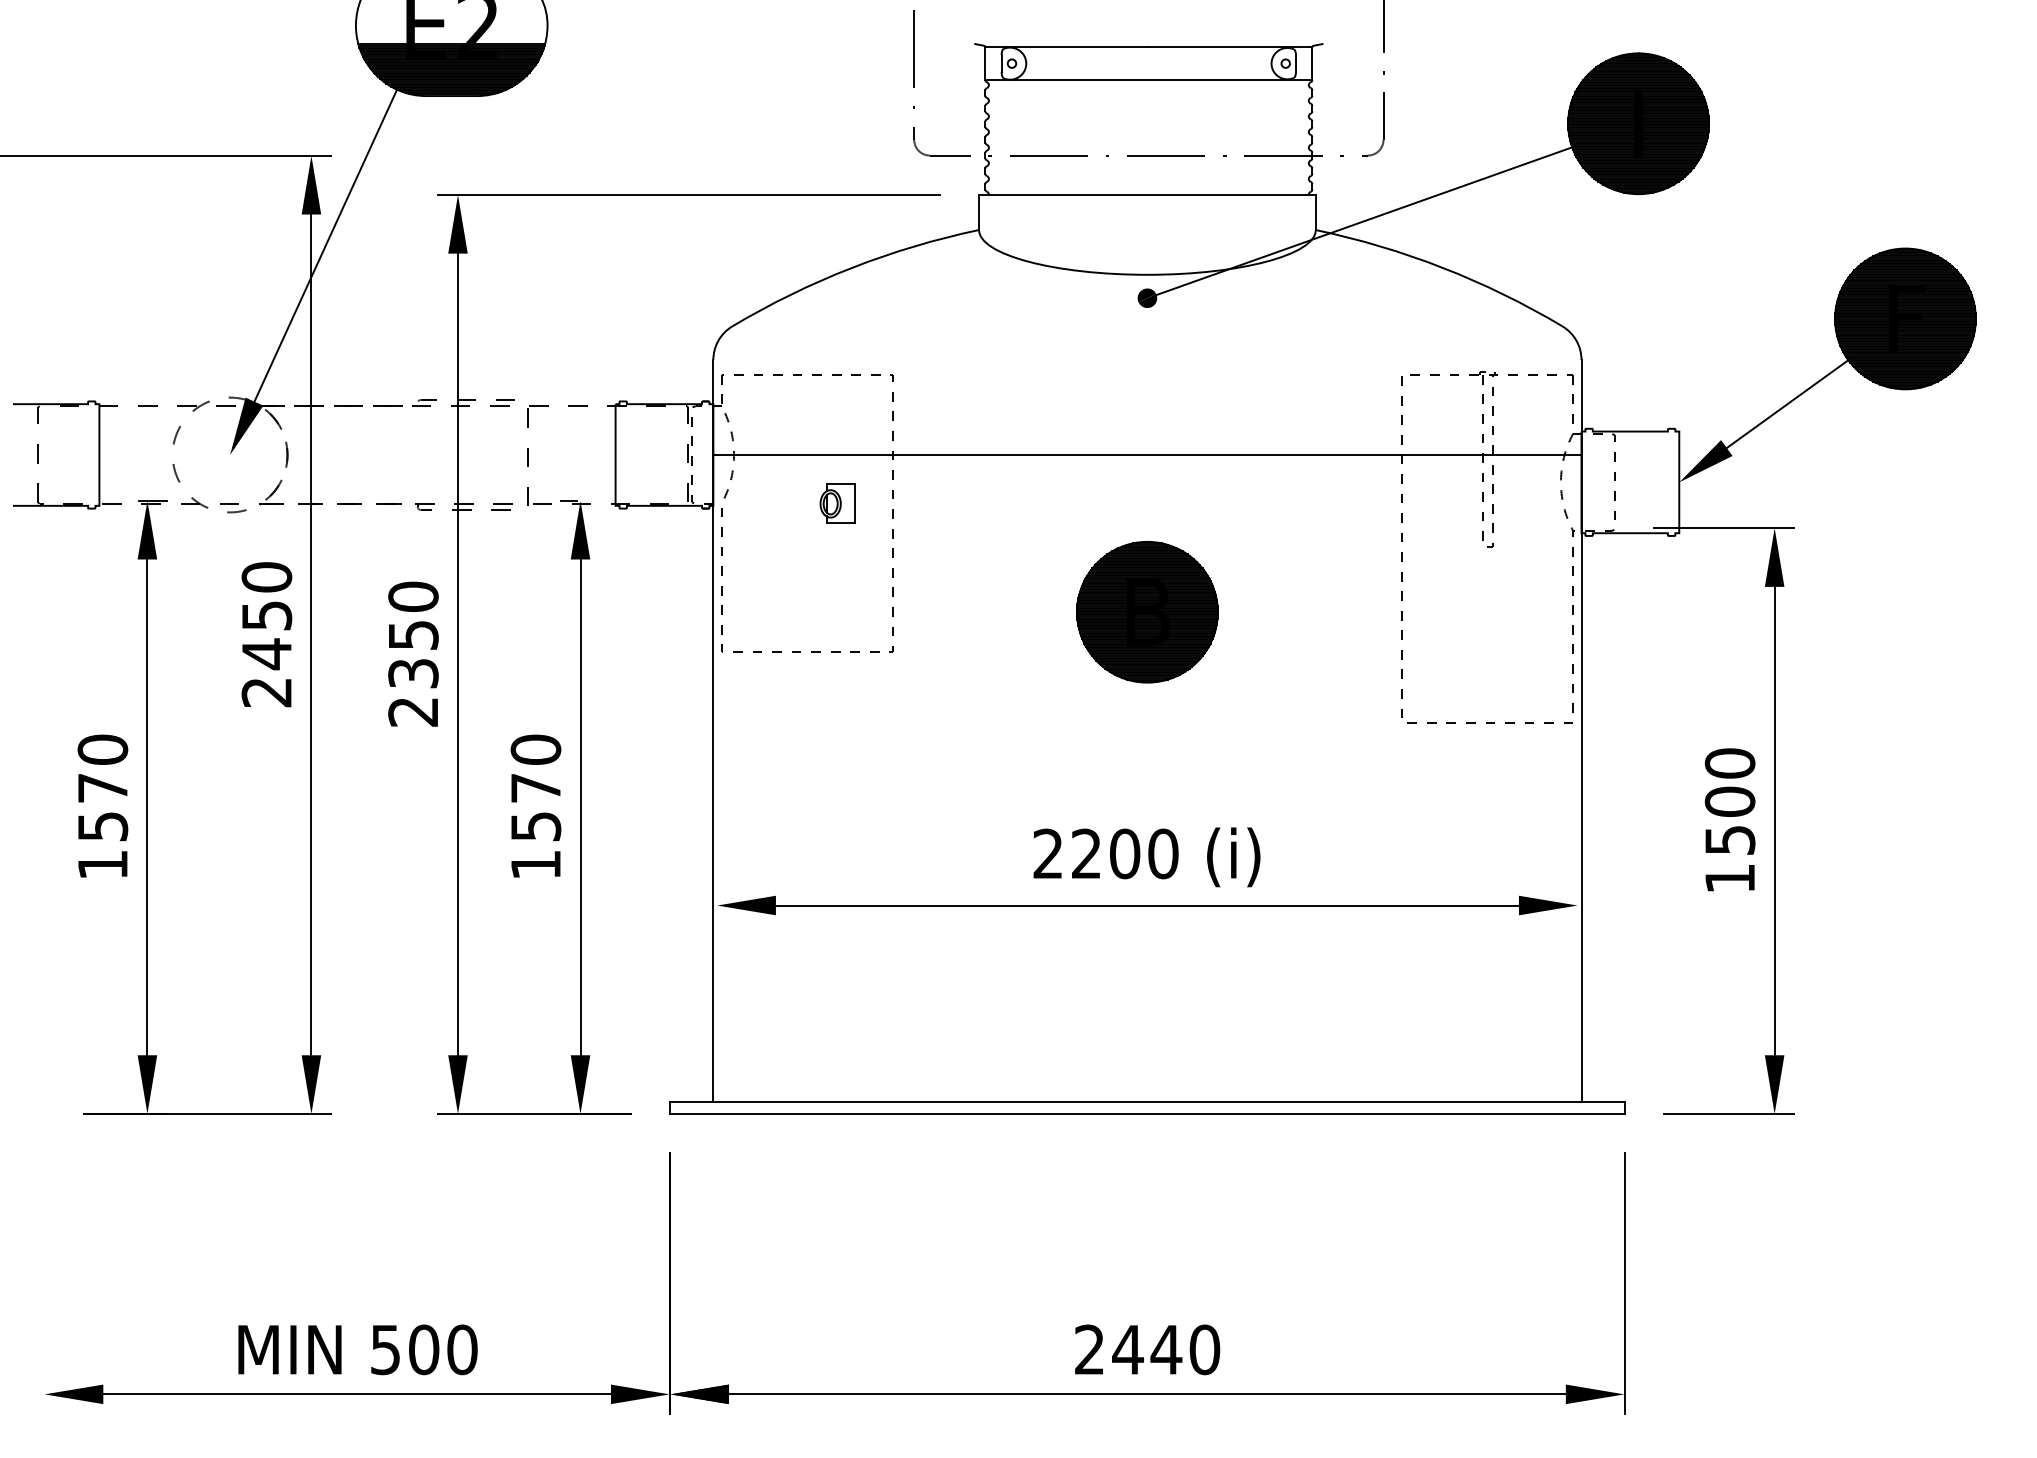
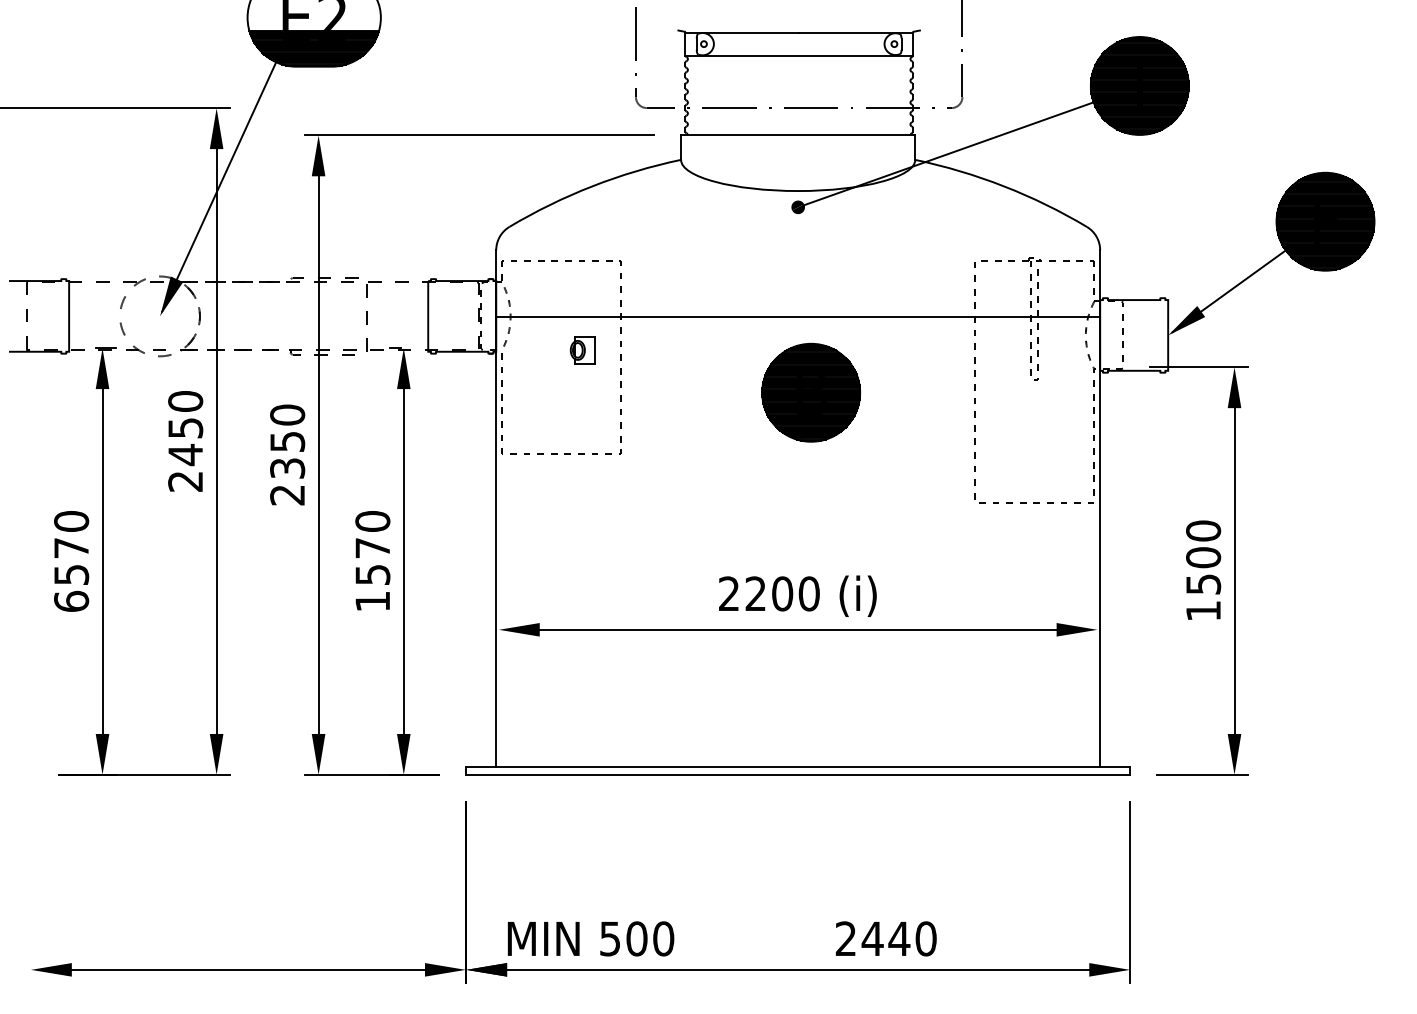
part: (1147, 611) -> (811, 392), moved
text: (102, 863) -> (71, 600), 1570 -> 6570
text: (357, 1349) -> (590, 938), moved
text: (1147, 1349) -> (886, 938), moved

